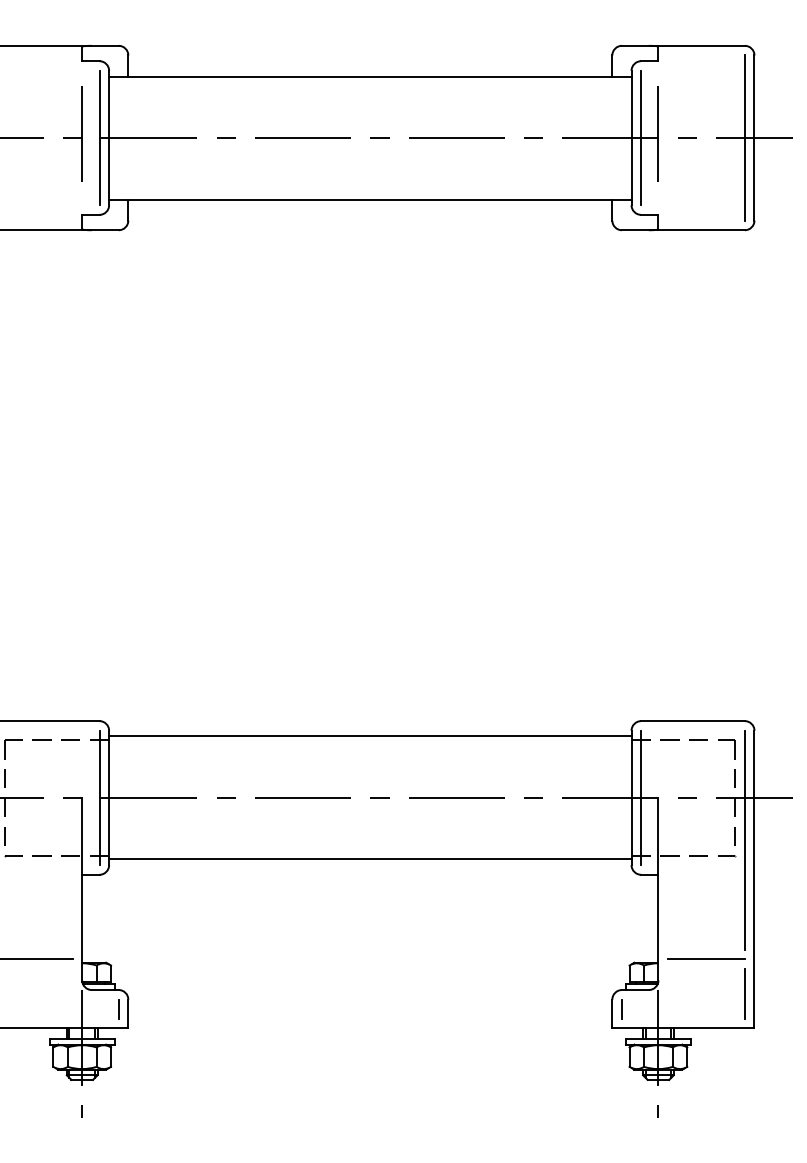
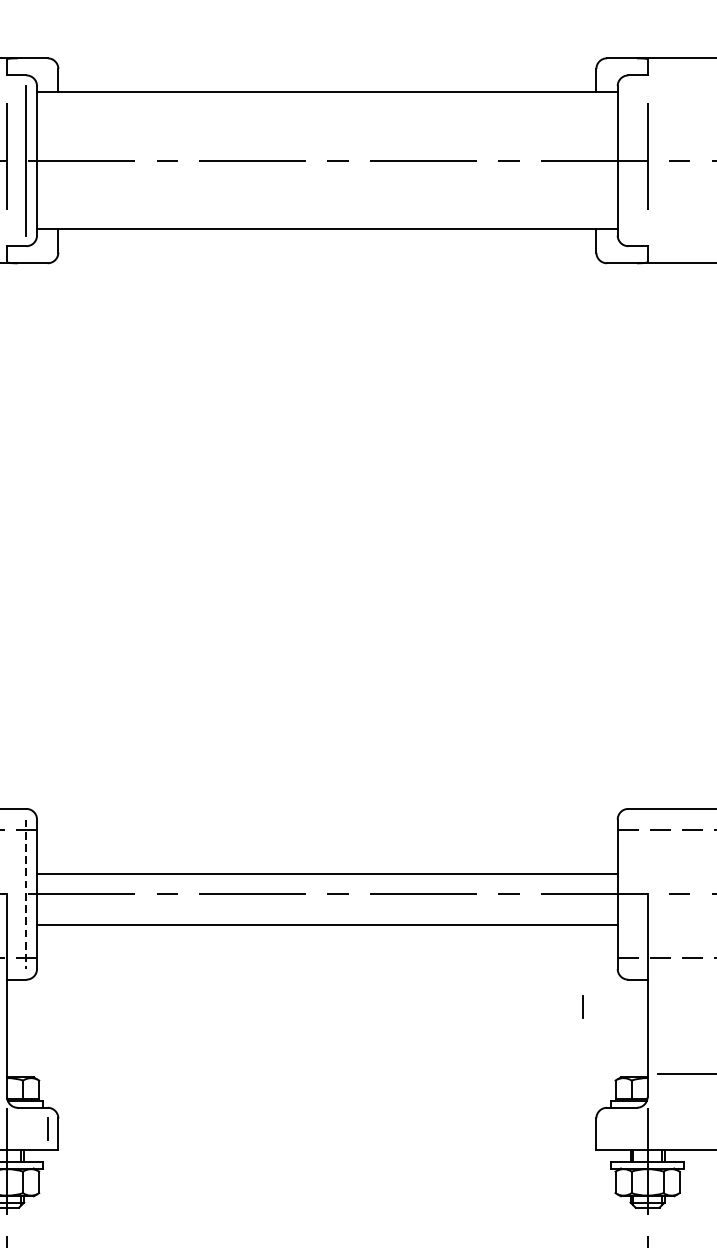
line: (641, 137) -> (628, 160), removed
line: (370, 736) -> (327, 873), moved
line: (641, 797) -> (628, 893), removed
line: (99, 798) -> (26, 894), solid -> dashed
line: (370, 859) -> (327, 924), moved
line: (621, 1009) -> (582, 1007), moved

